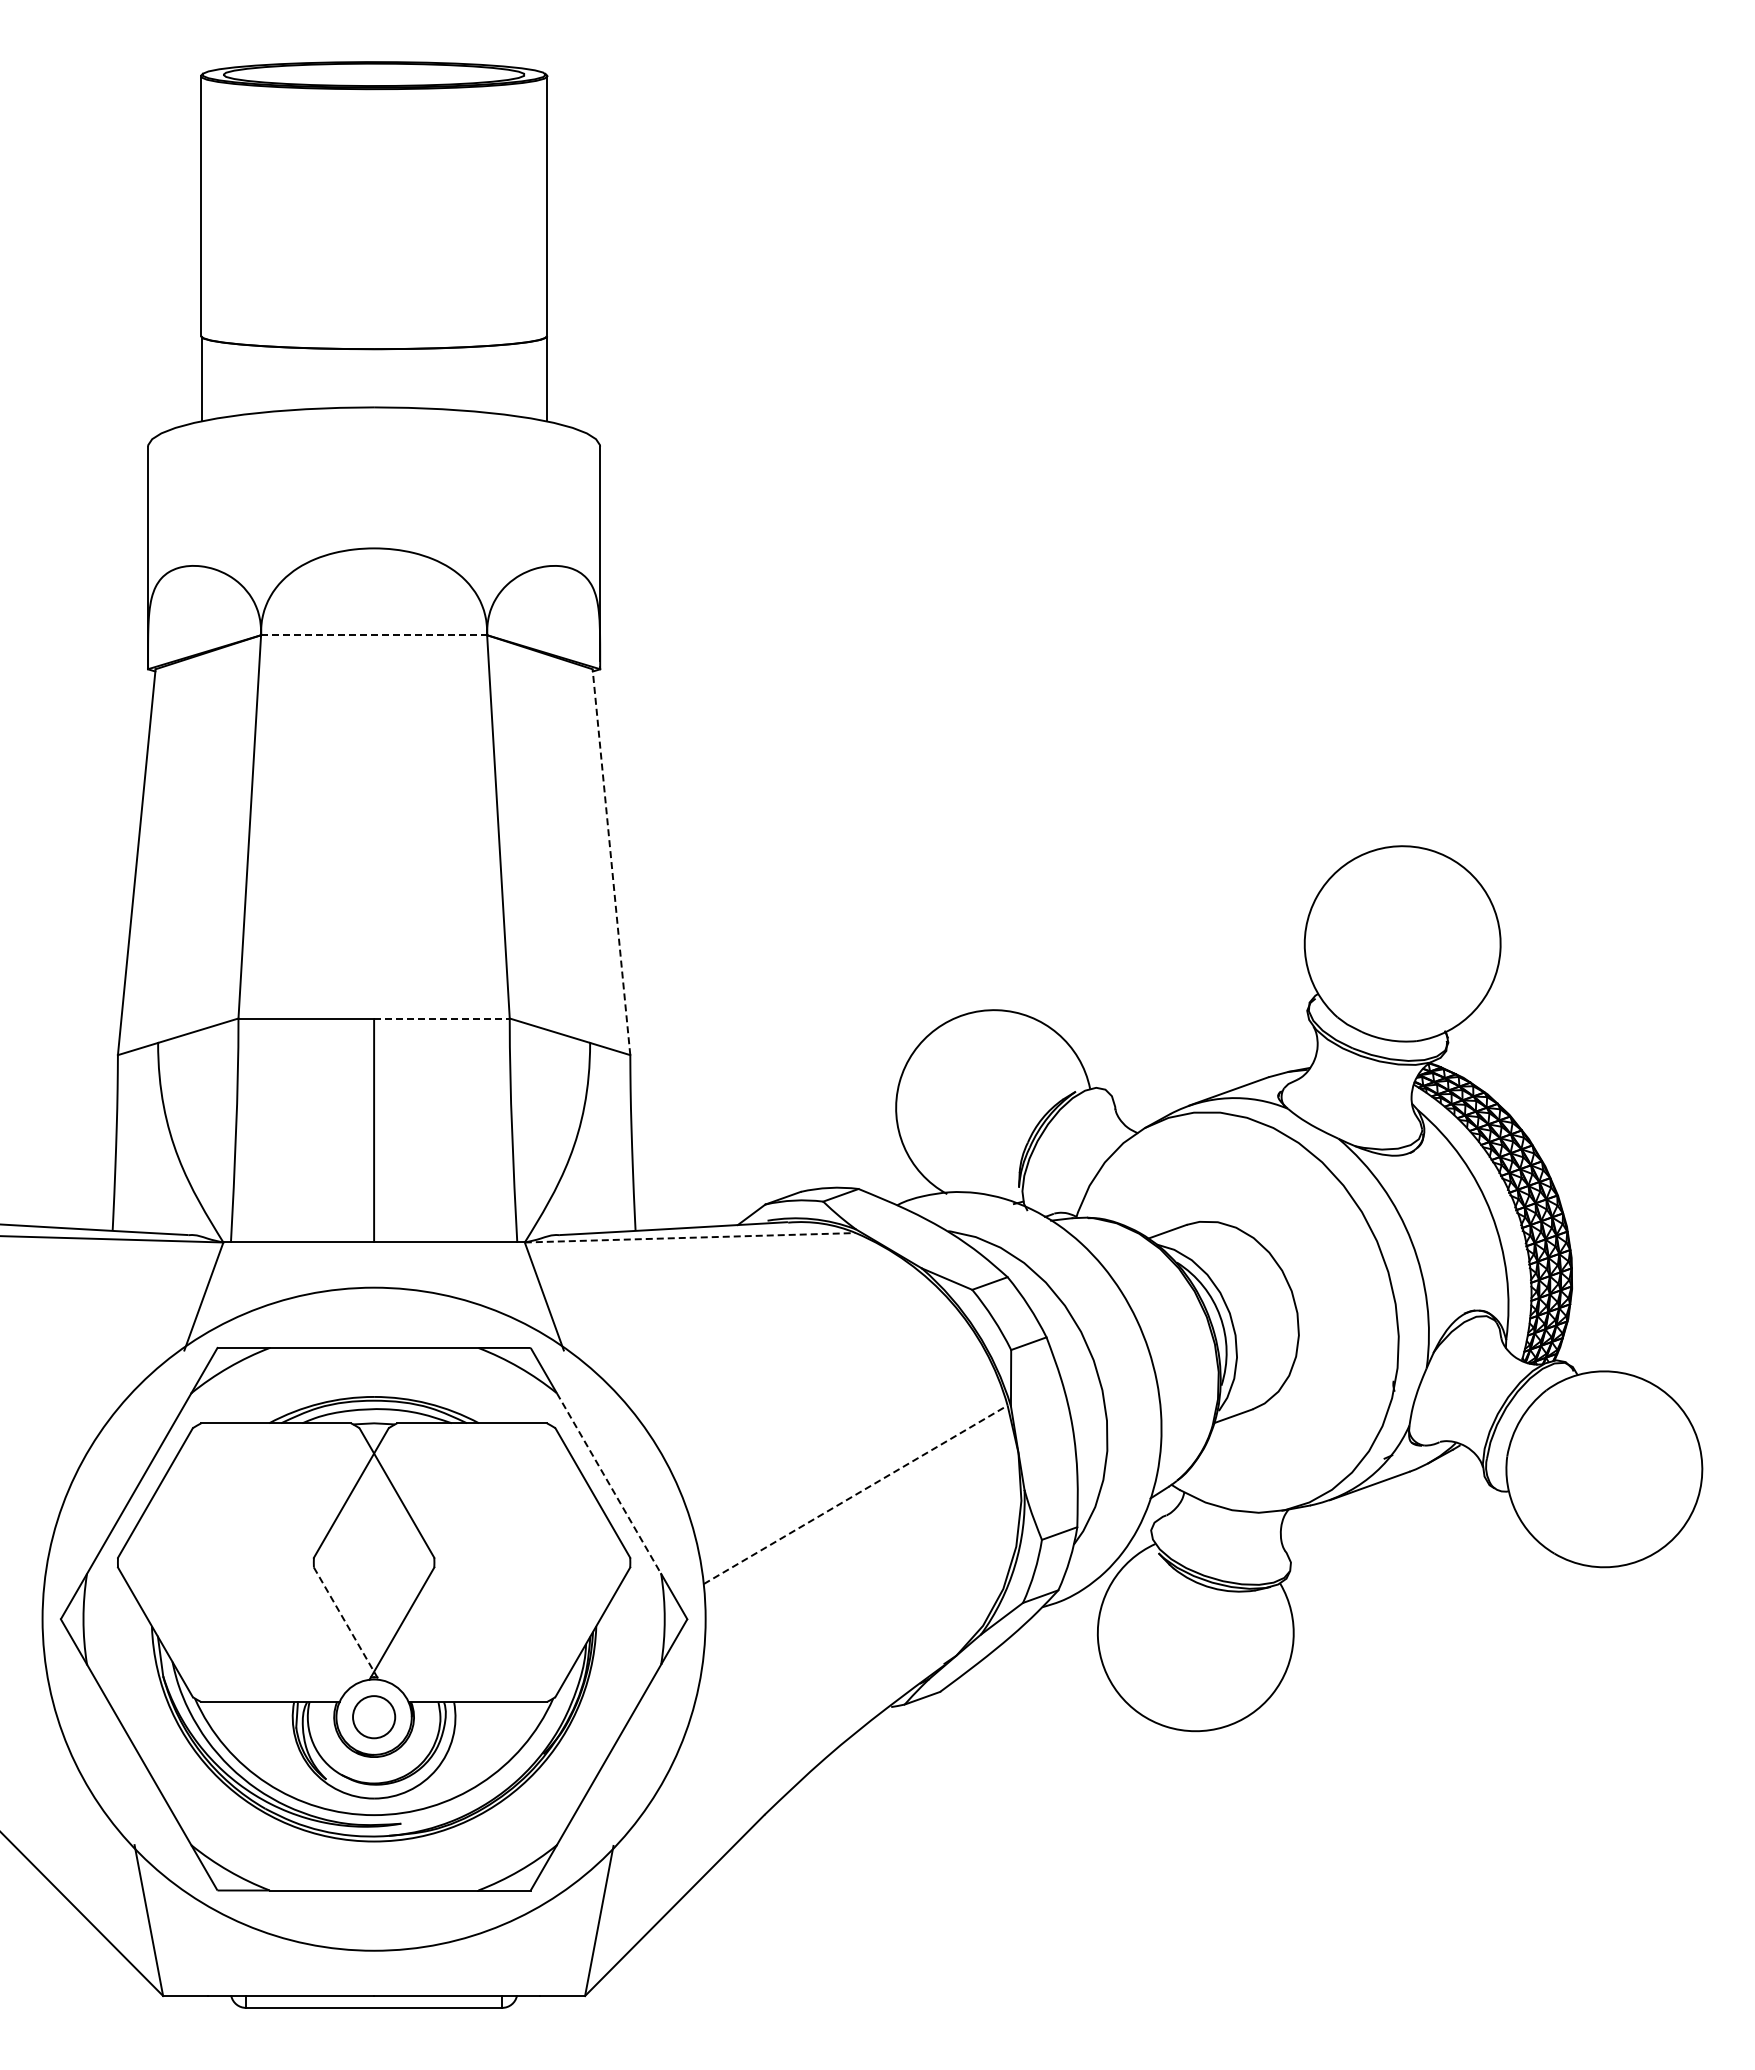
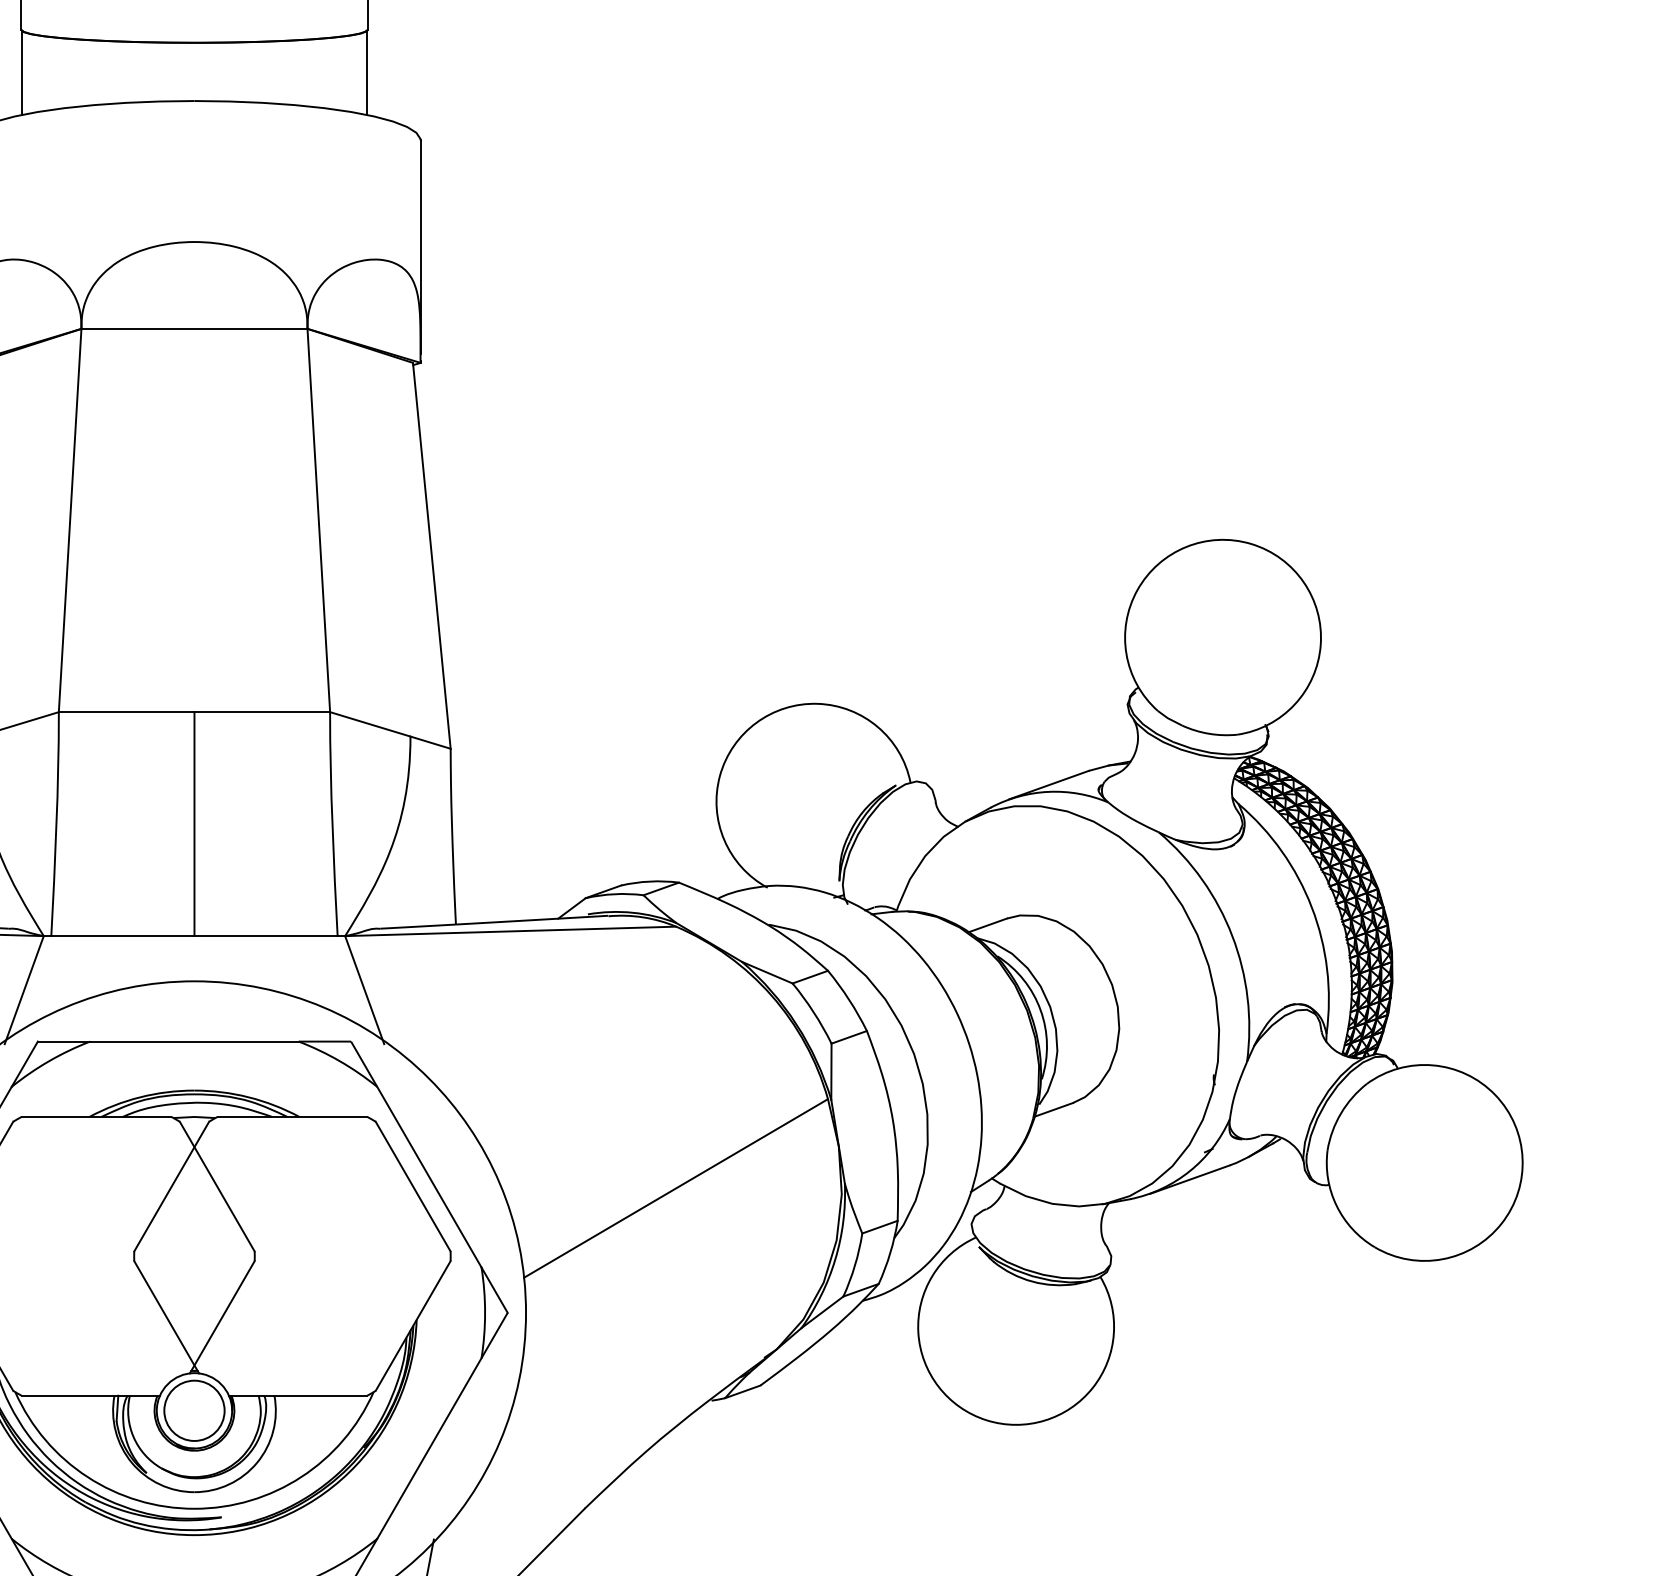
line: (374, 635) -> (194, 329), dashed -> solid
line: (611, 862) -> (431, 556), dashed -> solid
line: (441, 1018) -> (261, 712), dashed -> solid
line: (690, 1237) -> (510, 931), dashed -> solid
line: (609, 1484) -> (429, 1178), dashed -> solid
line: (856, 1494) -> (676, 1188), dashed -> solid
line: (346, 1623) -> (166, 1317), dashed -> solid
circle: (373, 1717) -> (193, 1411), size x1.43

